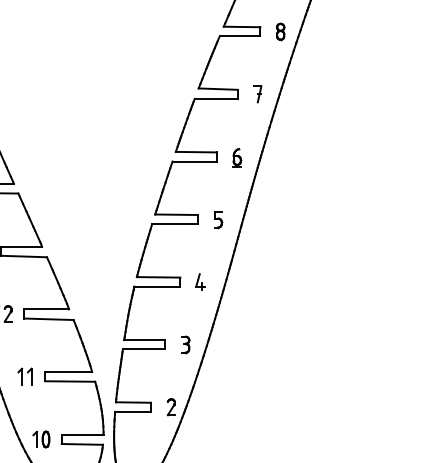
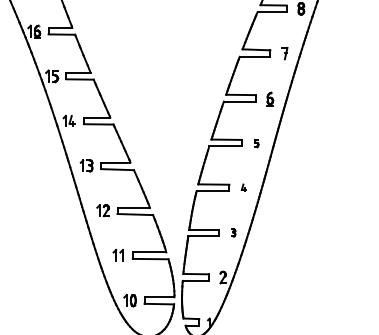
part: (218, 219) -> (256, 143), size x0.6
part: (199, 281) -> (243, 187), size x0.6
part: (186, 344) -> (233, 232), size x0.6

